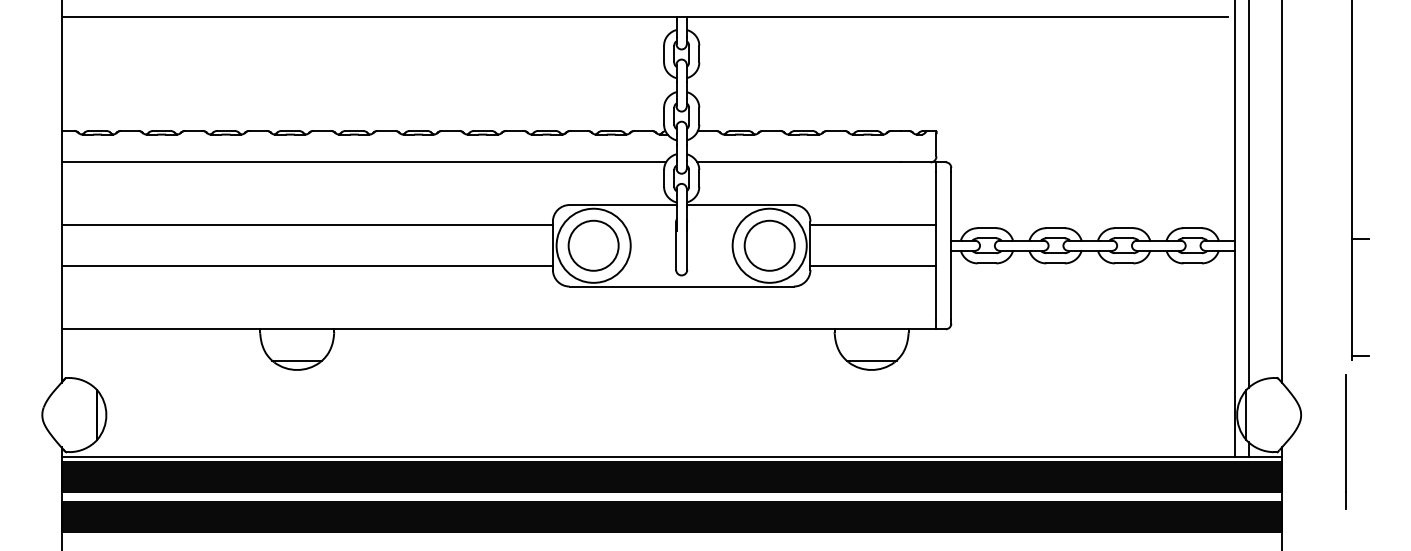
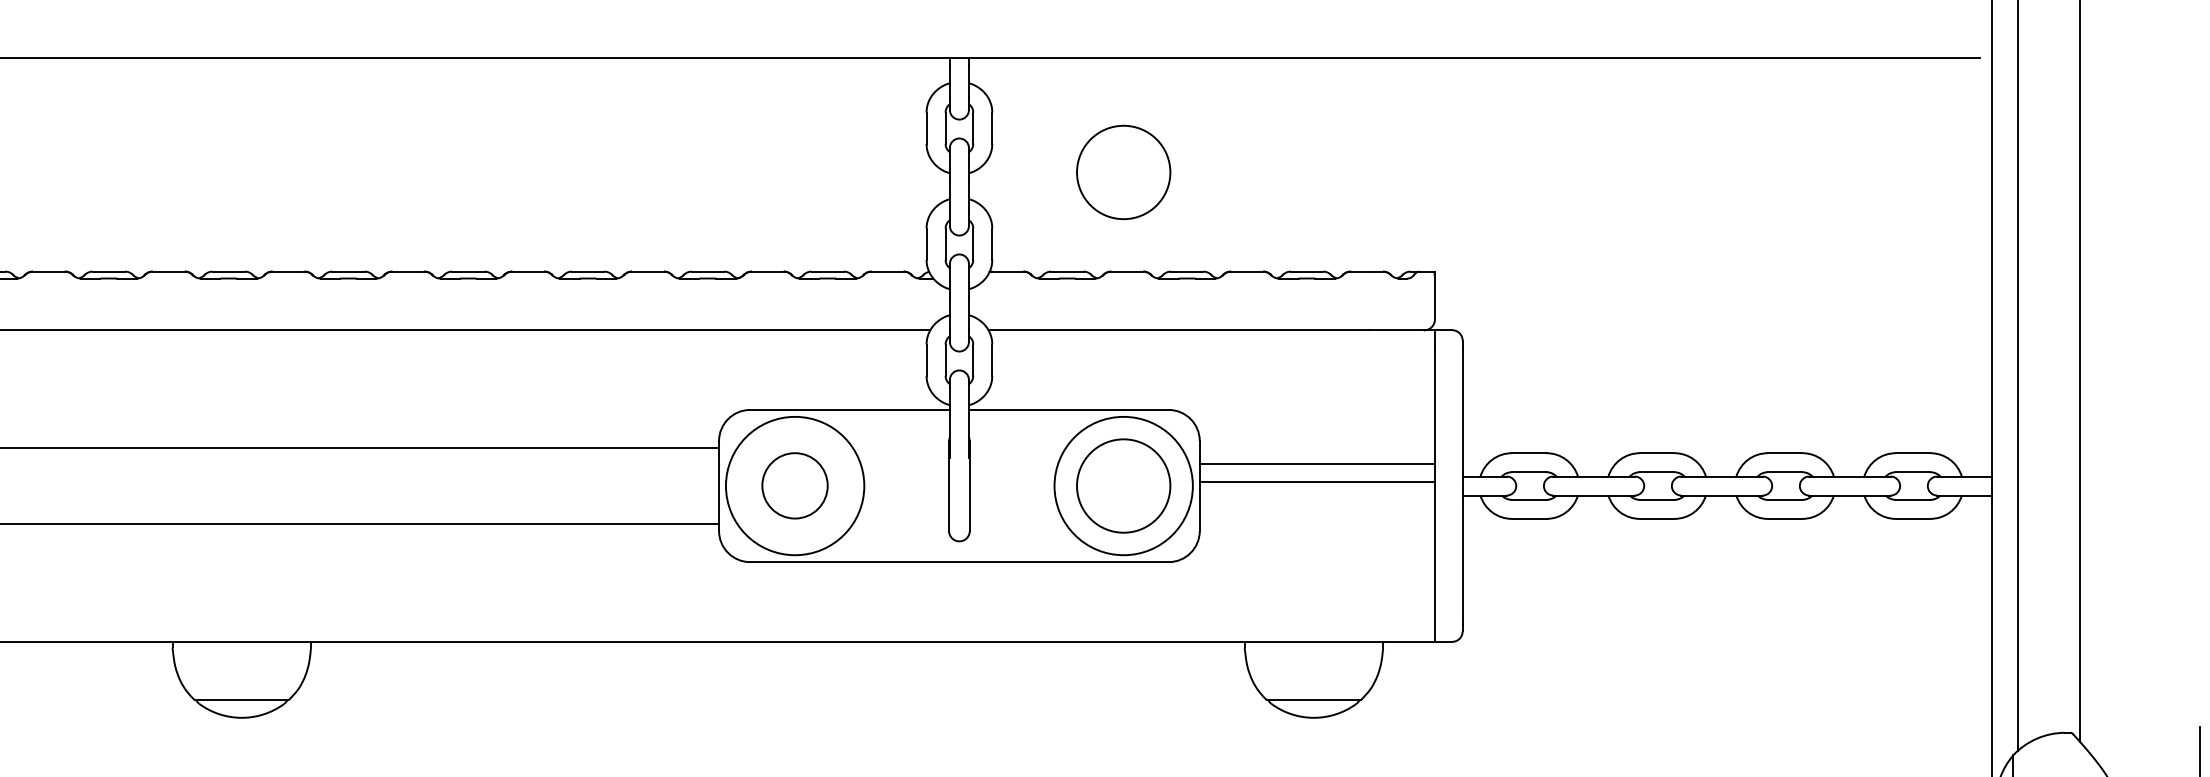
circle: (769, 77) -> (1123, 171), added
line: (873, 225) -> (1317, 481), moved
circle: (593, 245) -> (794, 485), size x0.7
line: (873, 266) -> (1317, 464), moved

